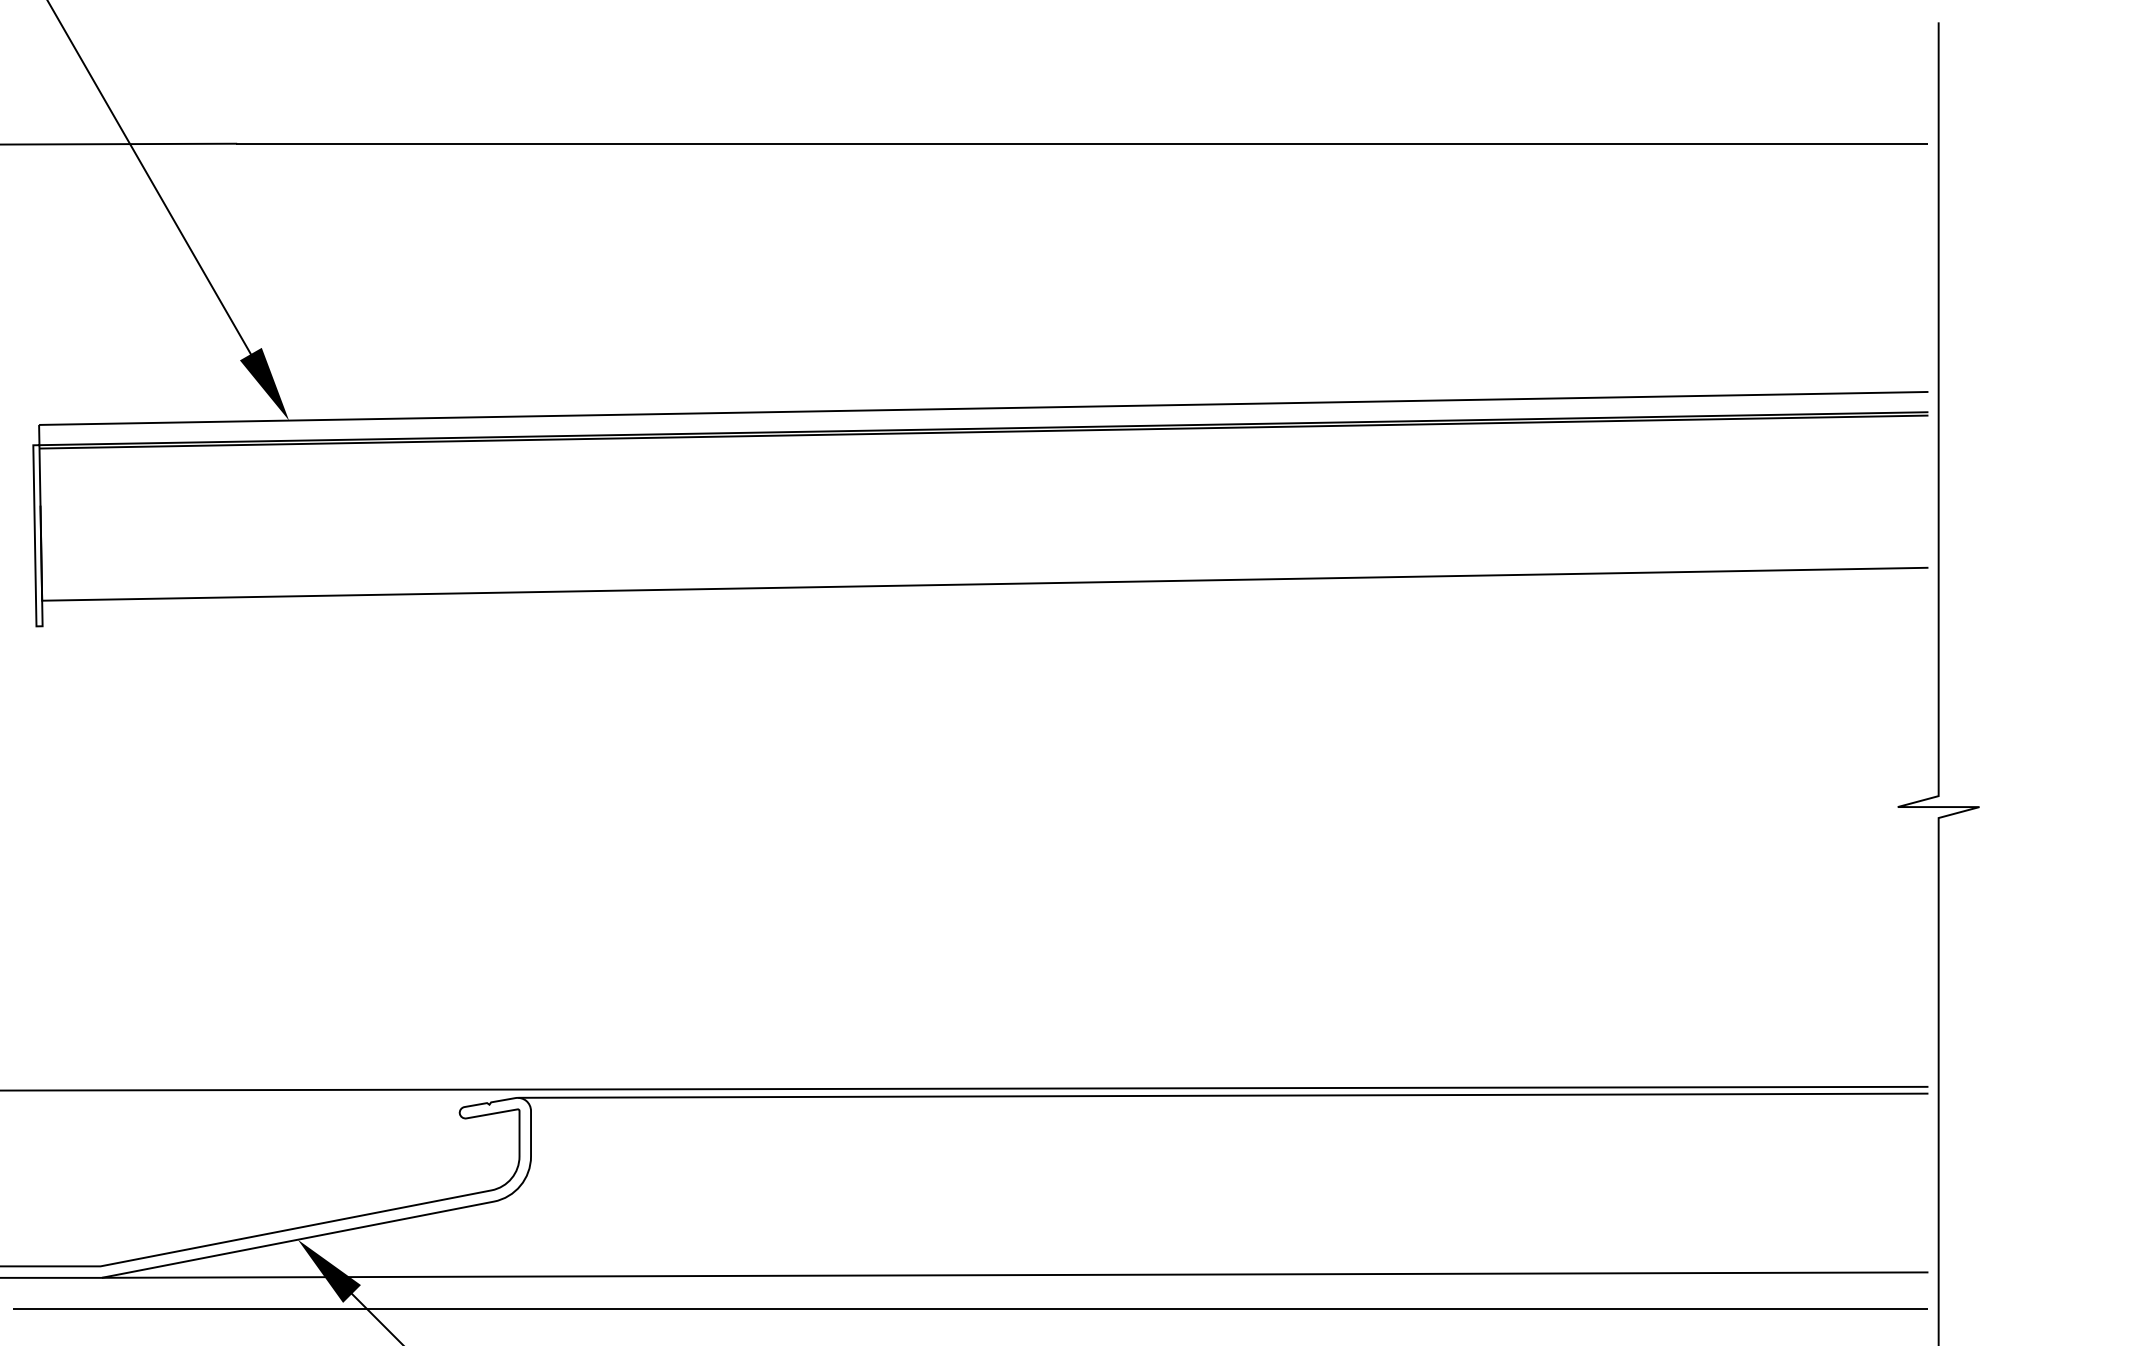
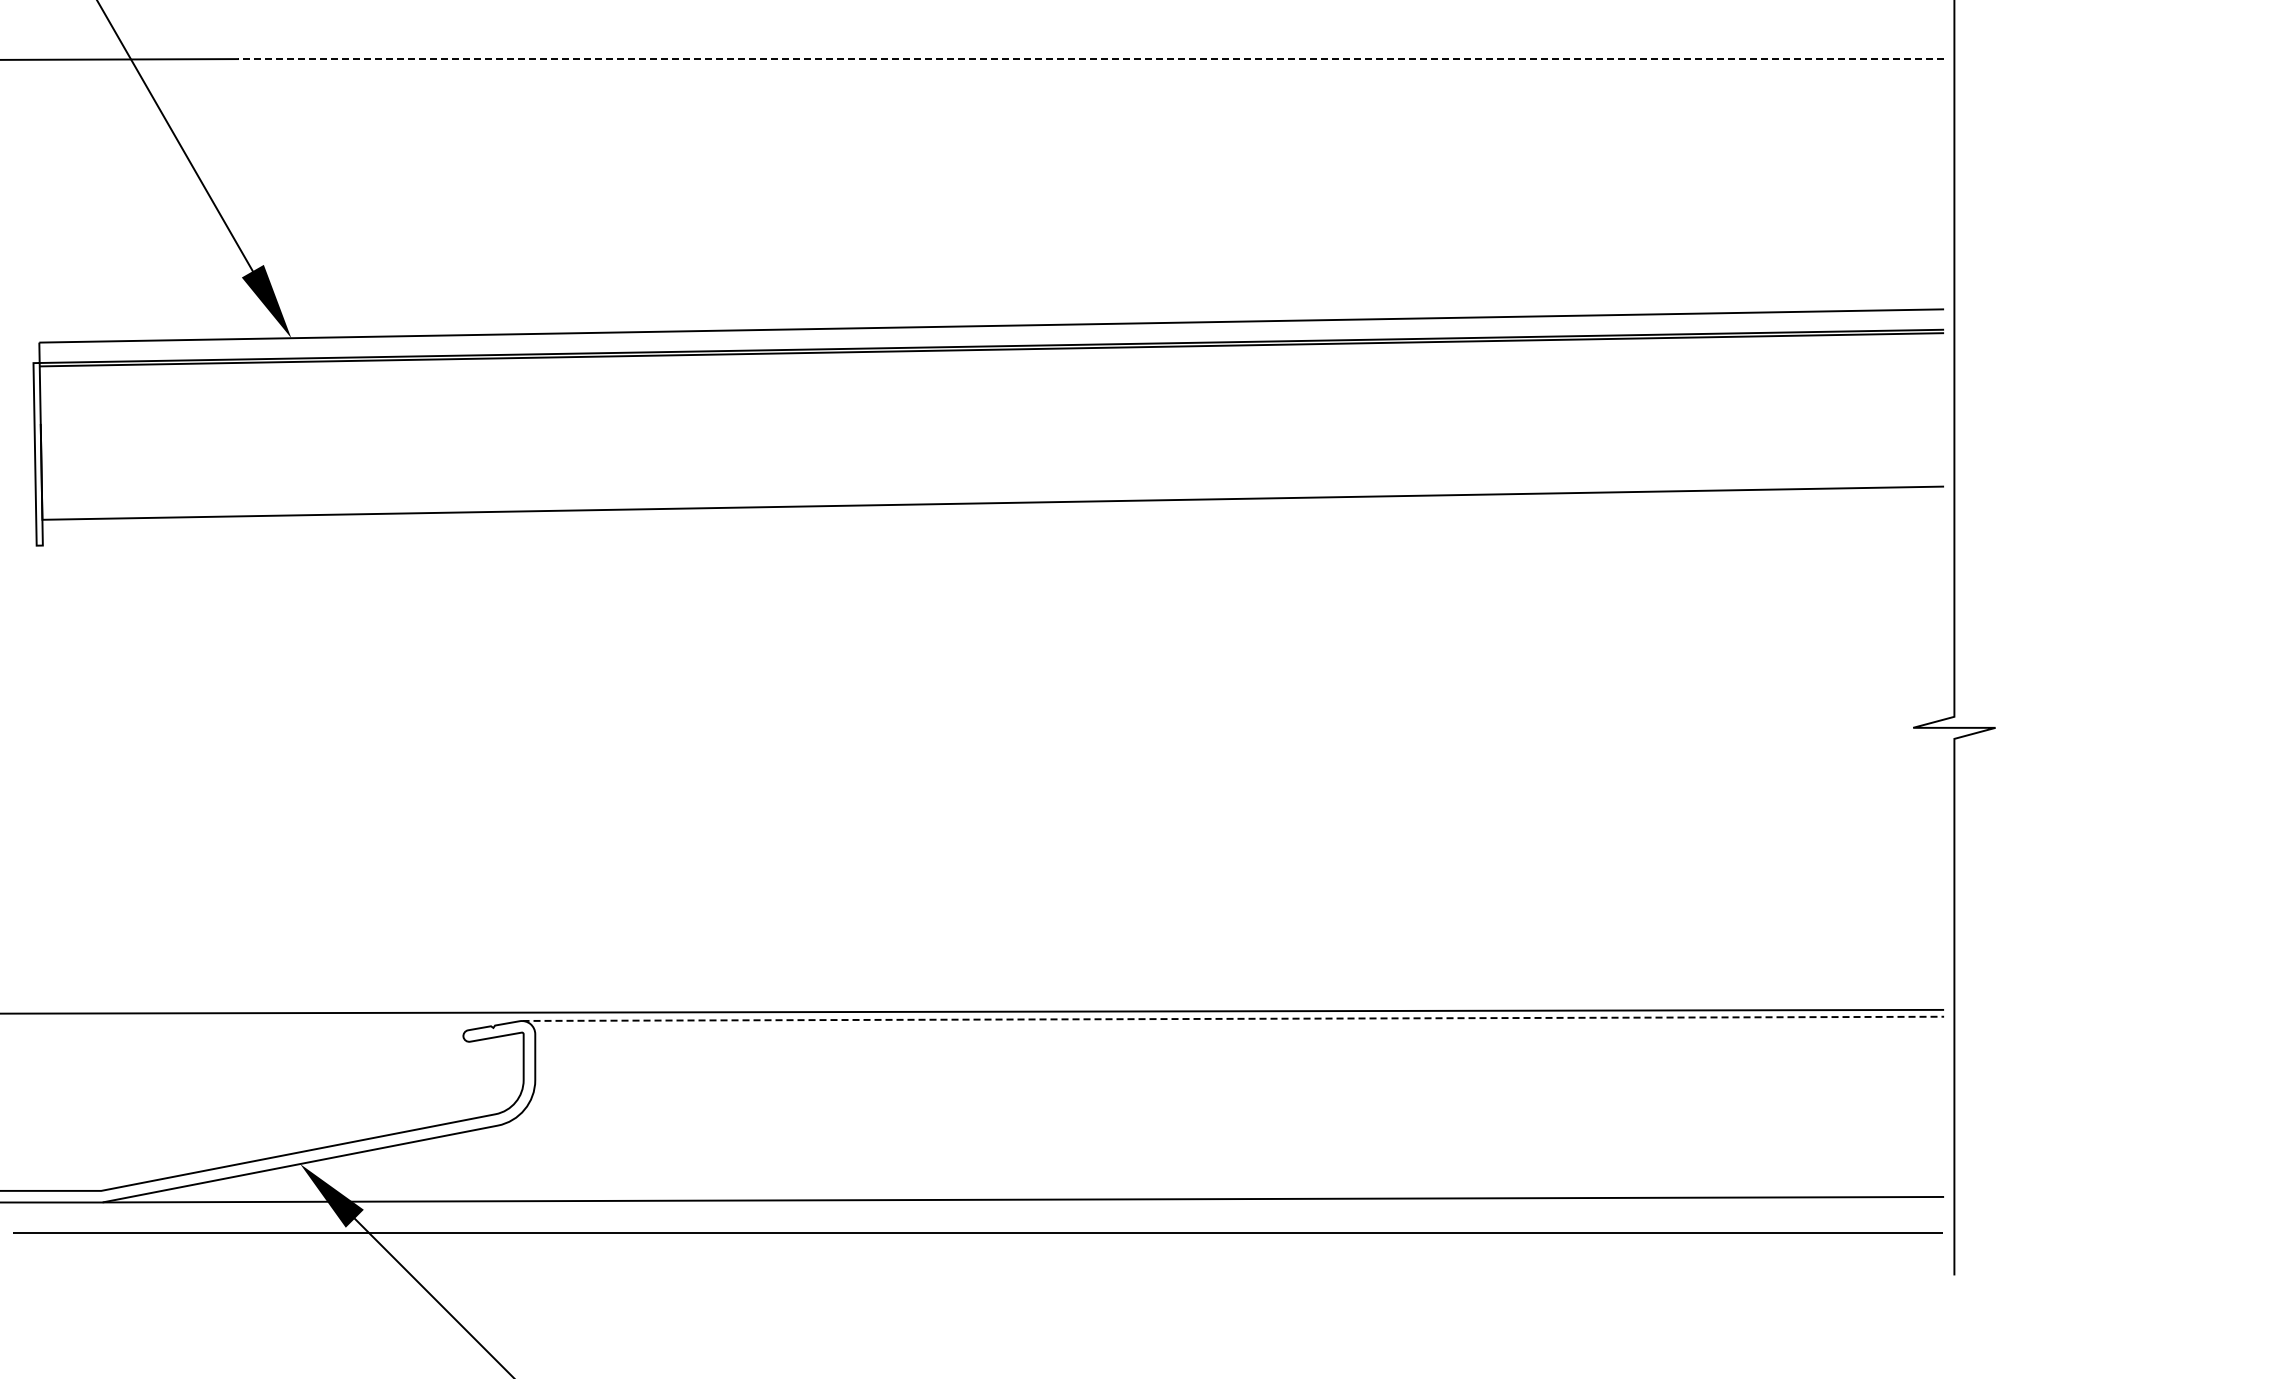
line: (1081, 144) -> (1090, 59), solid -> dashed
line: (1223, 1095) -> (1233, 1018), solid -> dashed

